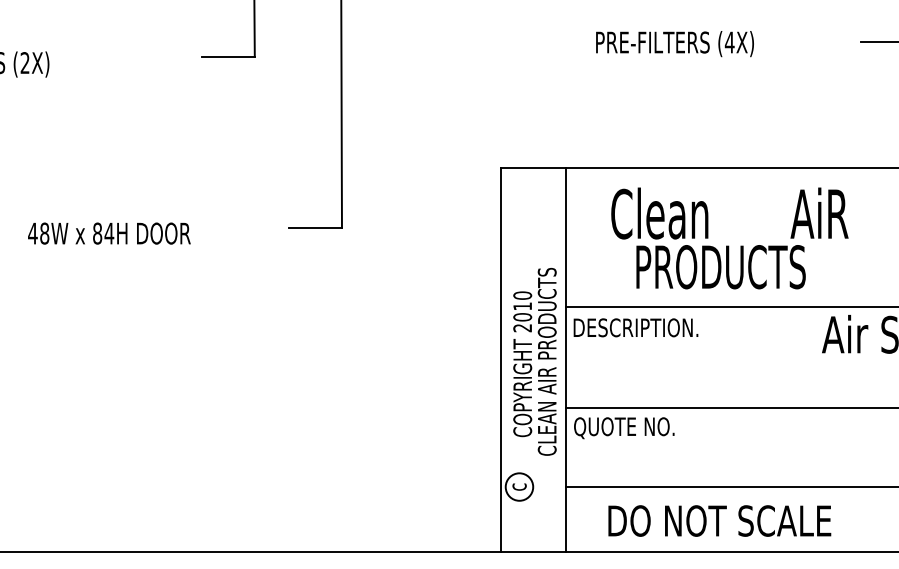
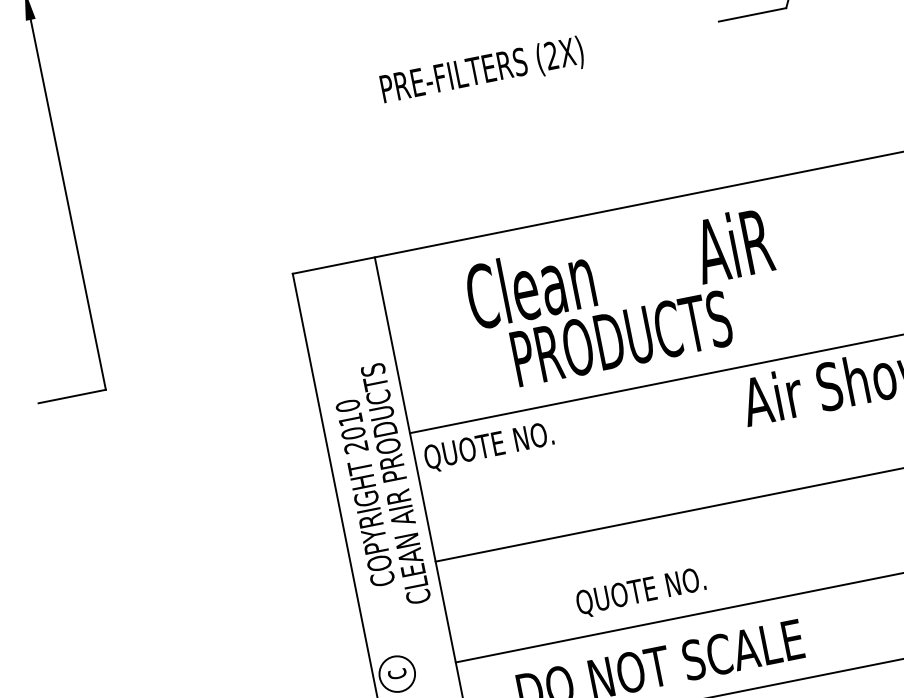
text: (729, 42) -> (551, 55), (4X) -> (2X)
text: (729, 238) -> (625, 300), moved
text: (635, 329) -> (504, 444), DESCRIPTION. -> QUOTE NO.
text: (534, 361) -> (379, 486), moved
text: (624, 428) -> (641, 592), moved

